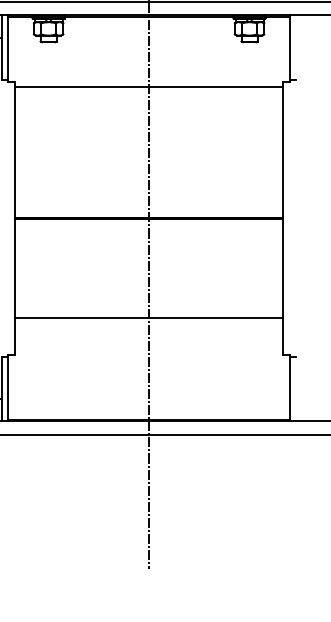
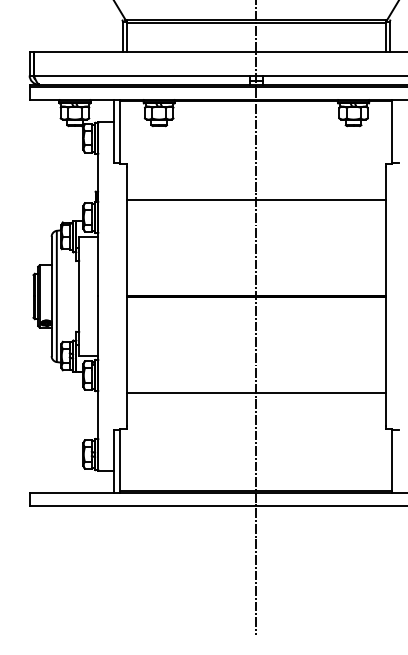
line: (149, 87) -> (256, 200), moved

